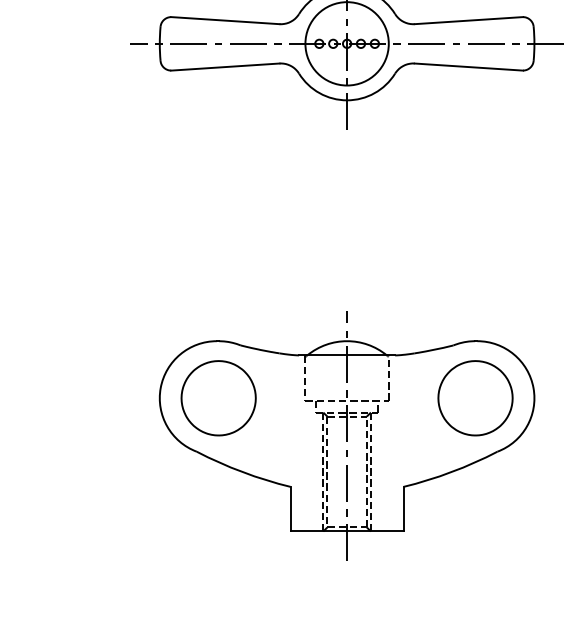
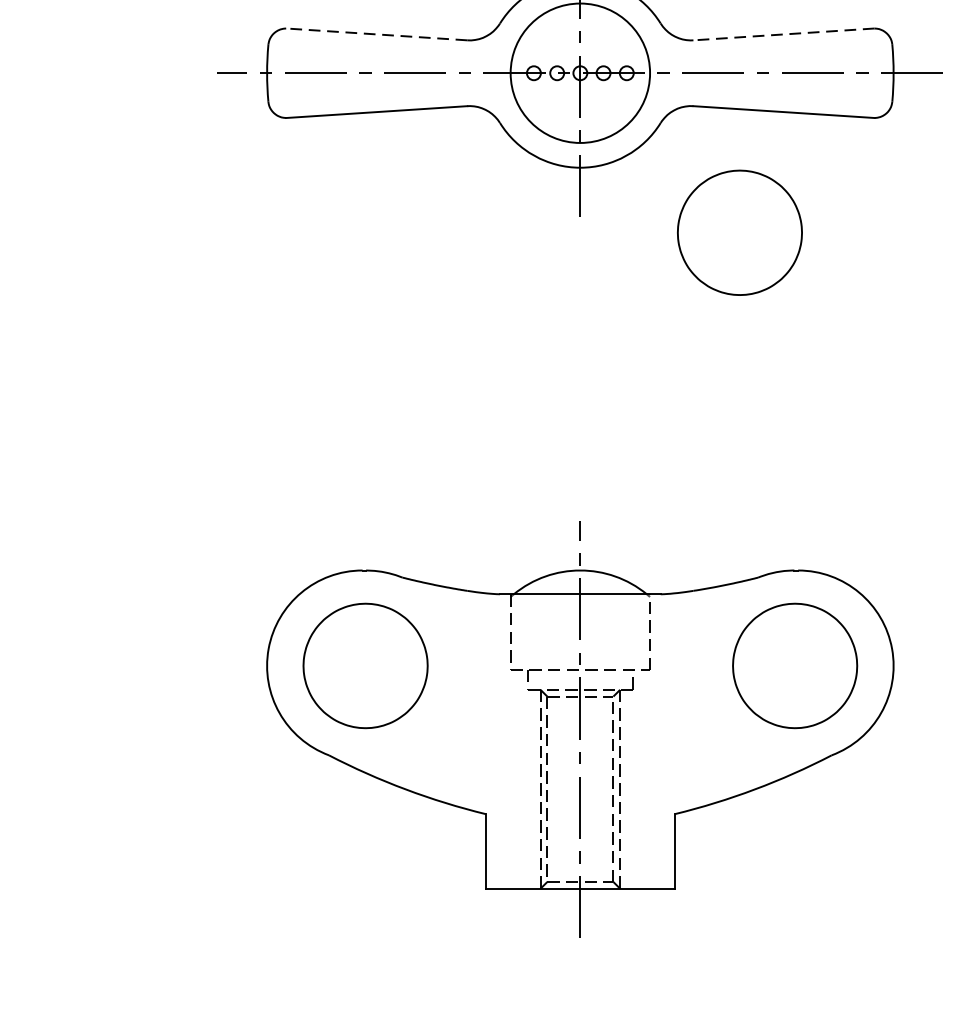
line: (224, 20) -> (375, 34), solid -> dashed
line: (468, 20) -> (783, 34), solid -> dashed
part: (442, 139) -> (739, 233), added

